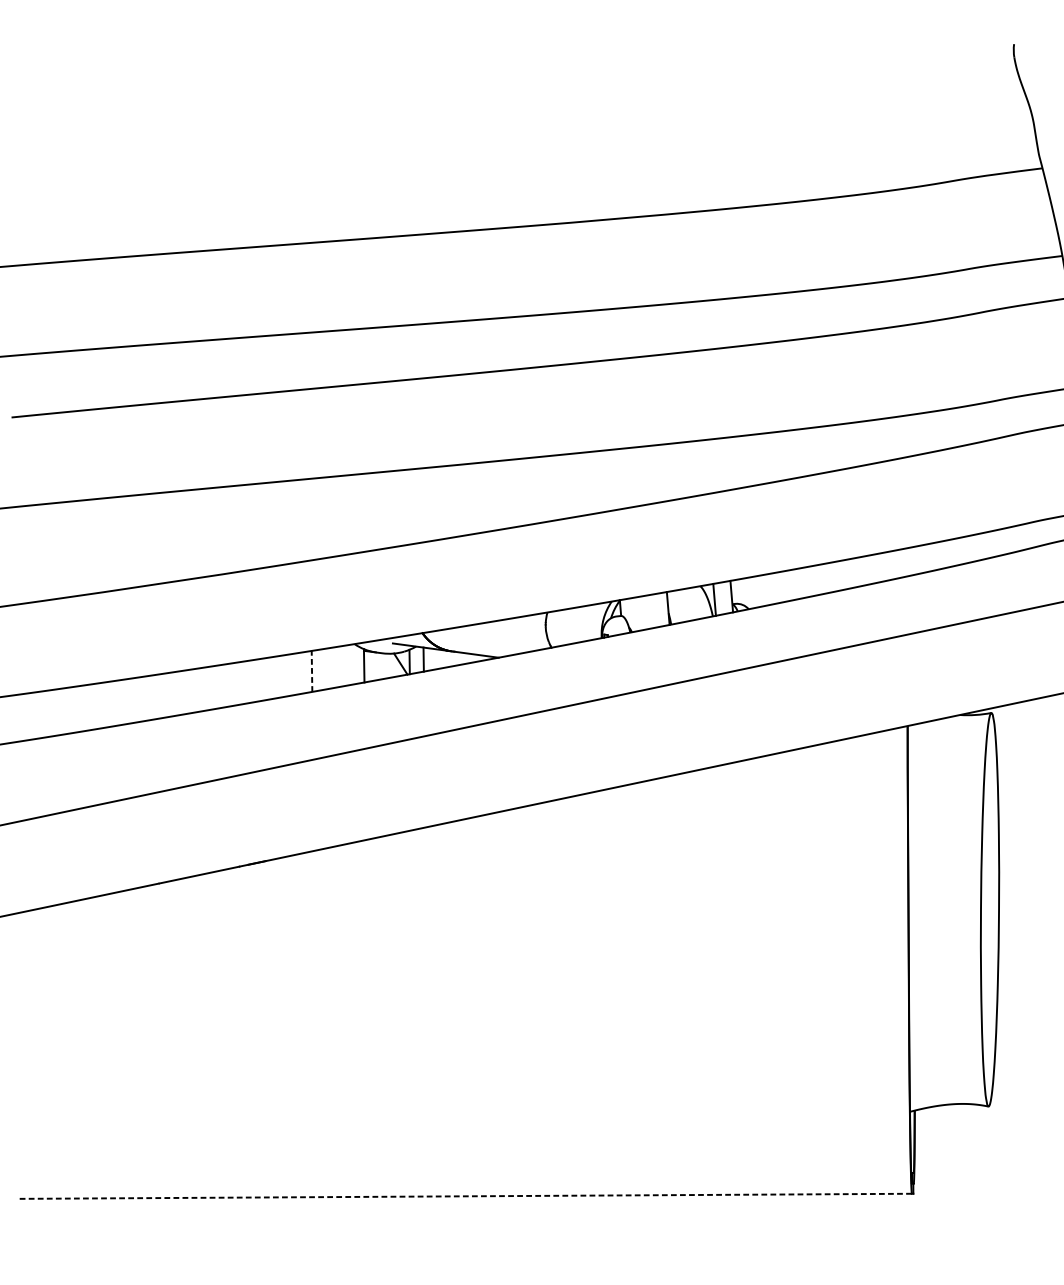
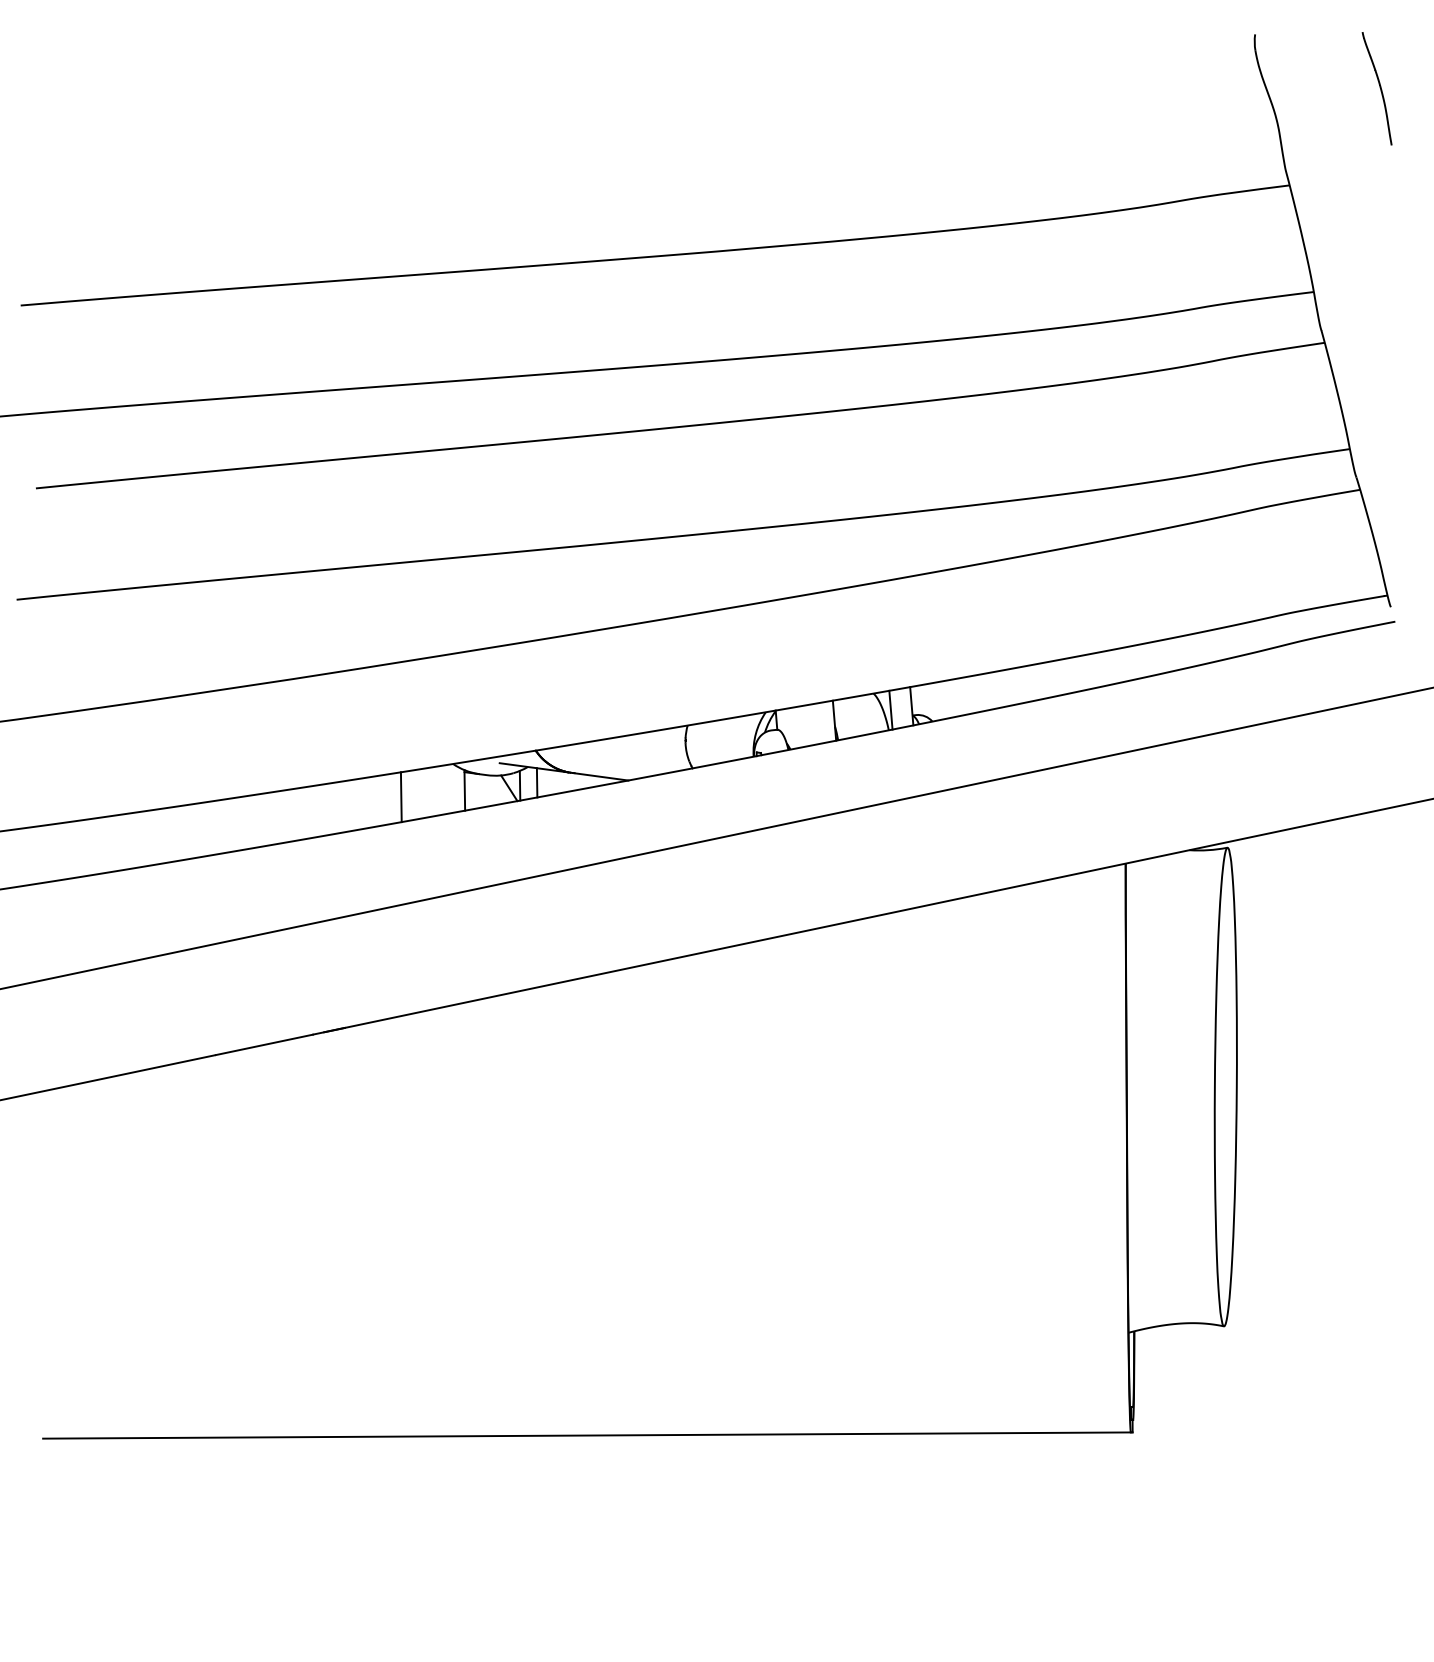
line: (312, 671) -> (401, 797), dashed -> solid
line: (464, 1196) -> (586, 1435), dashed -> solid

